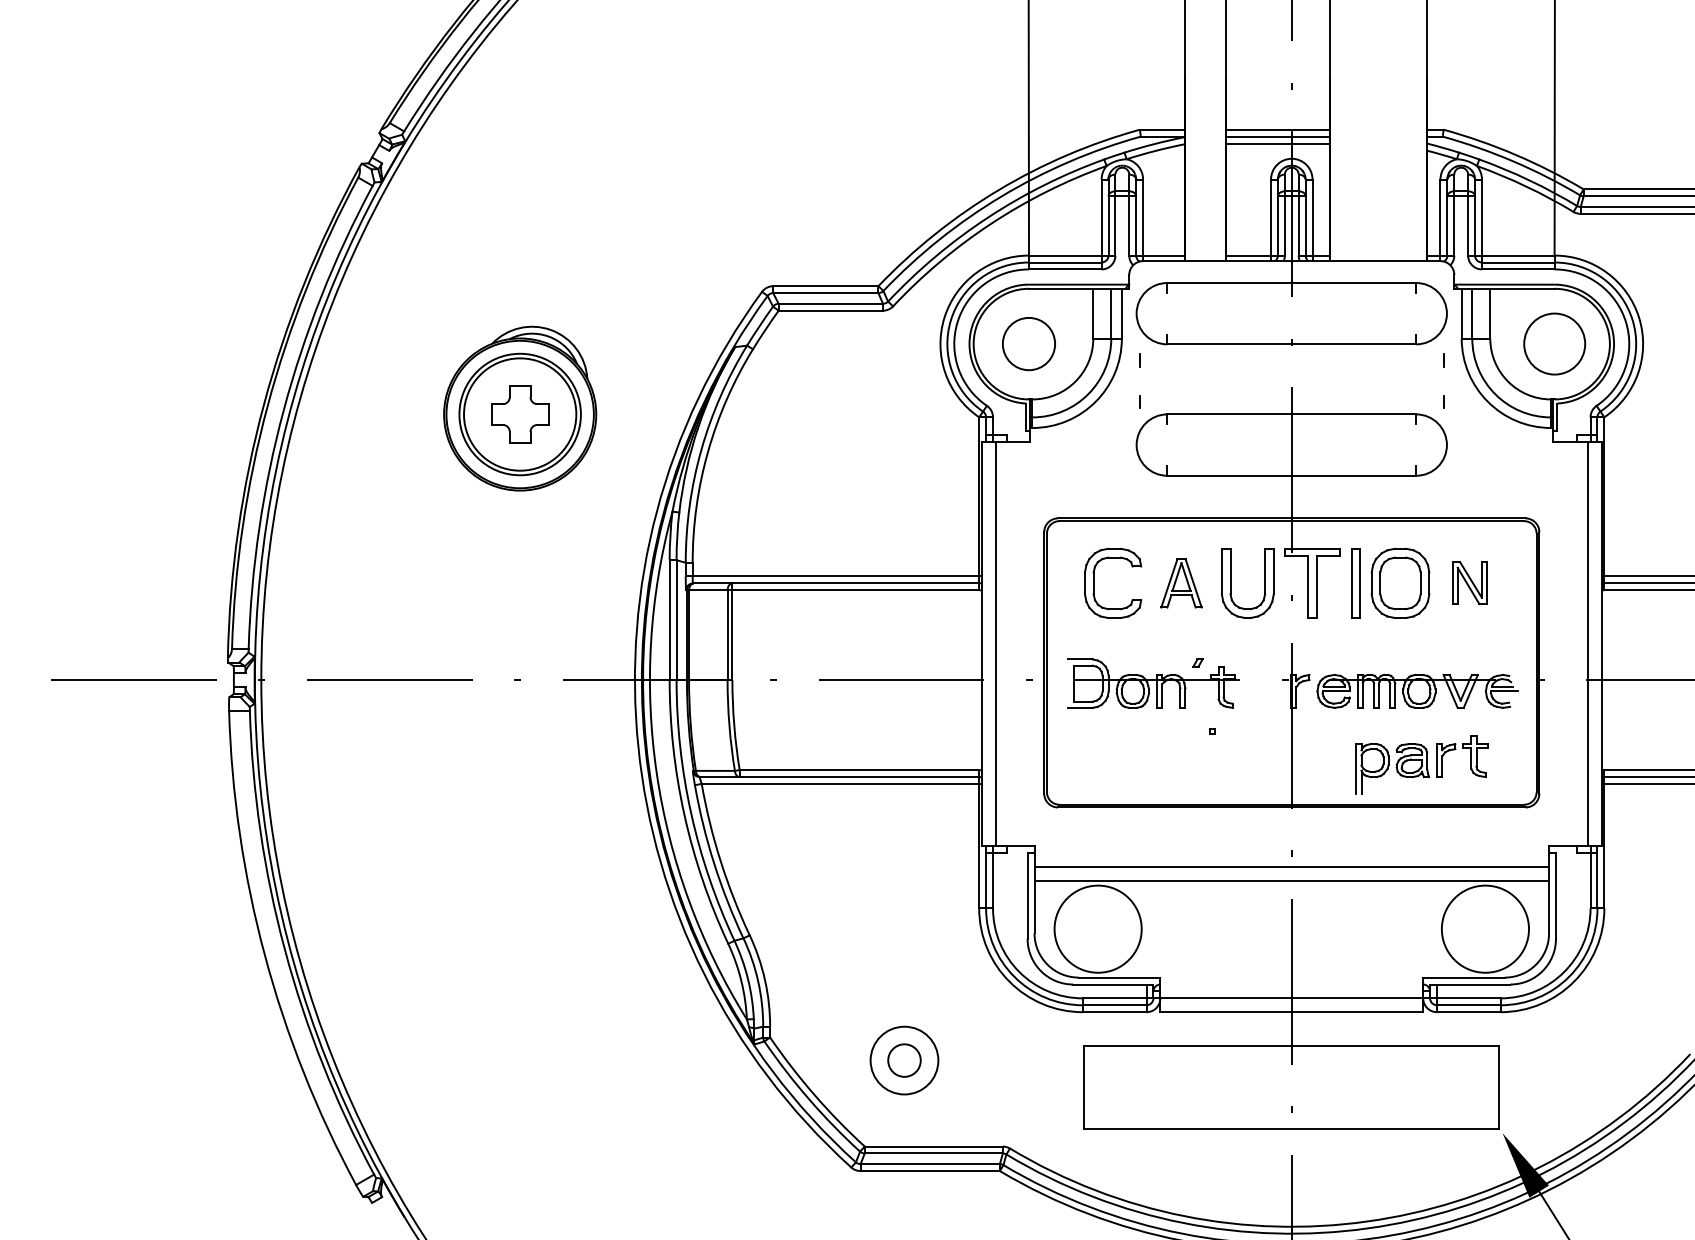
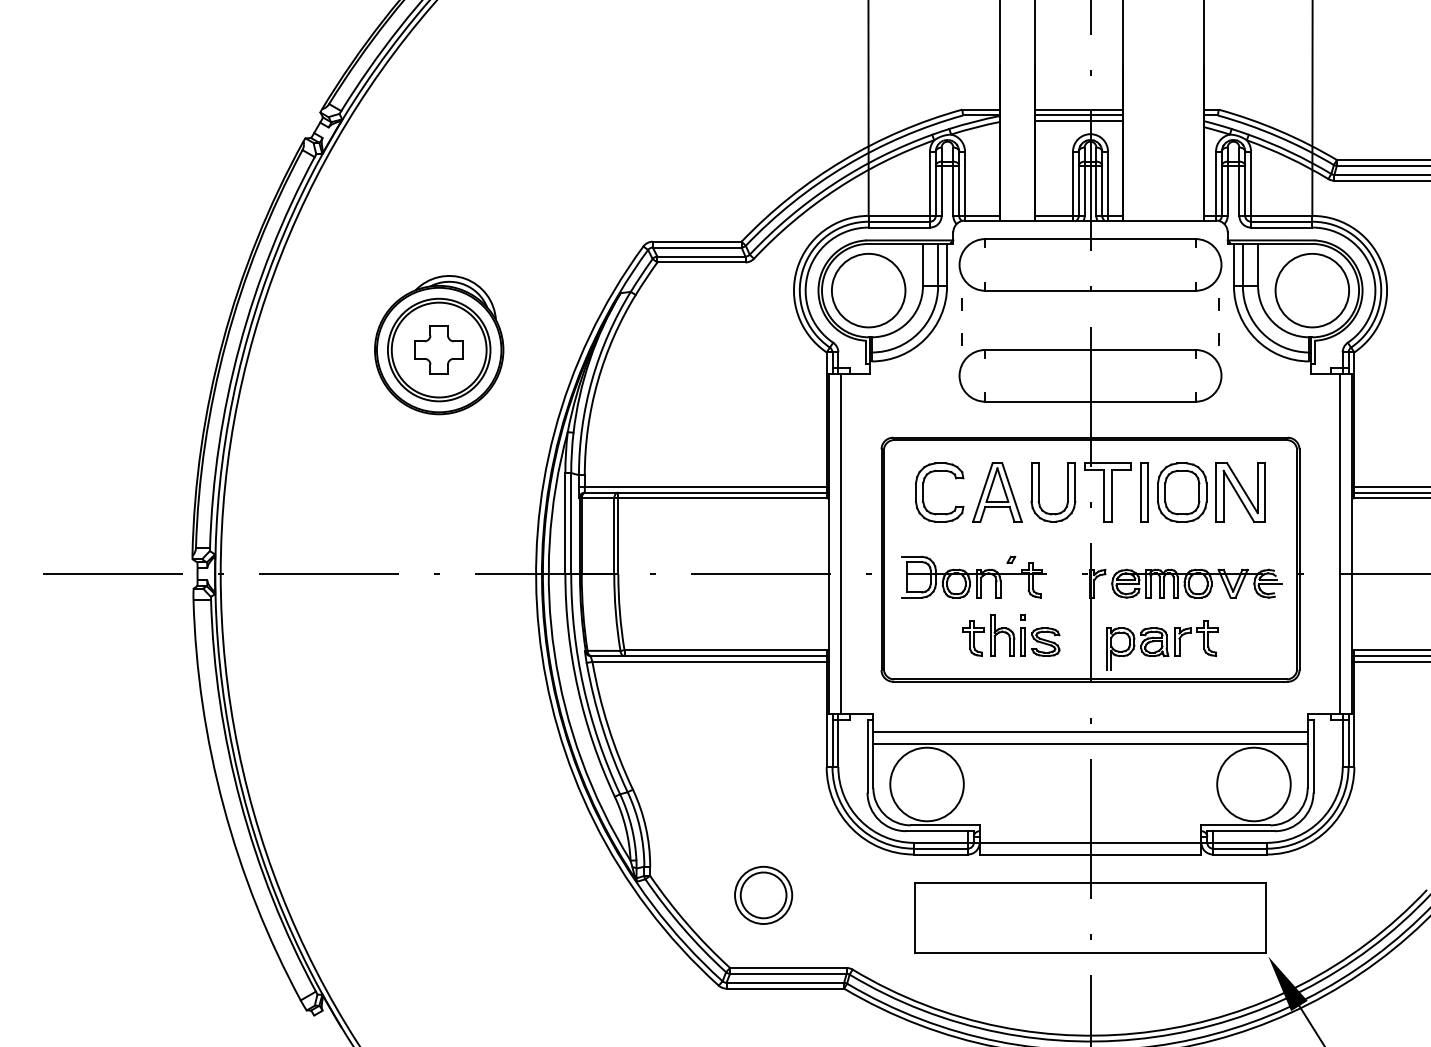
circle: (1028, 343) -> (868, 290), size x1.67
circle: (1554, 343) -> (1312, 290), size x1.43
part: (1181, 582) -> (997, 491), size x1.43
part: (1469, 582) -> (1240, 491), size x1.67
part: (1197, 752) -> (1010, 635), added
part: (1421, 764) -> (1162, 645), moved
circle: (904, 1060) -> (763, 895), size x1.67

